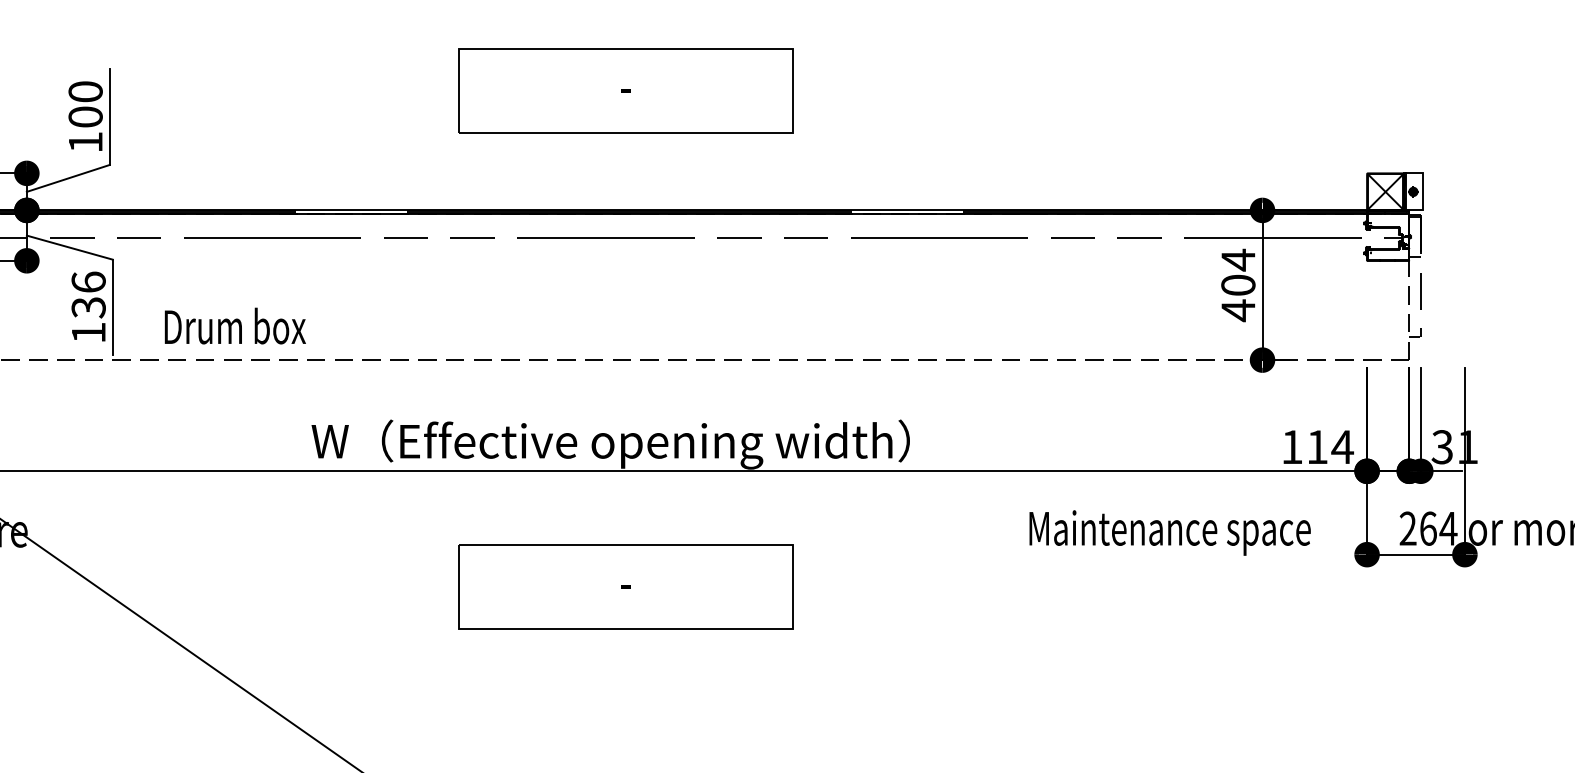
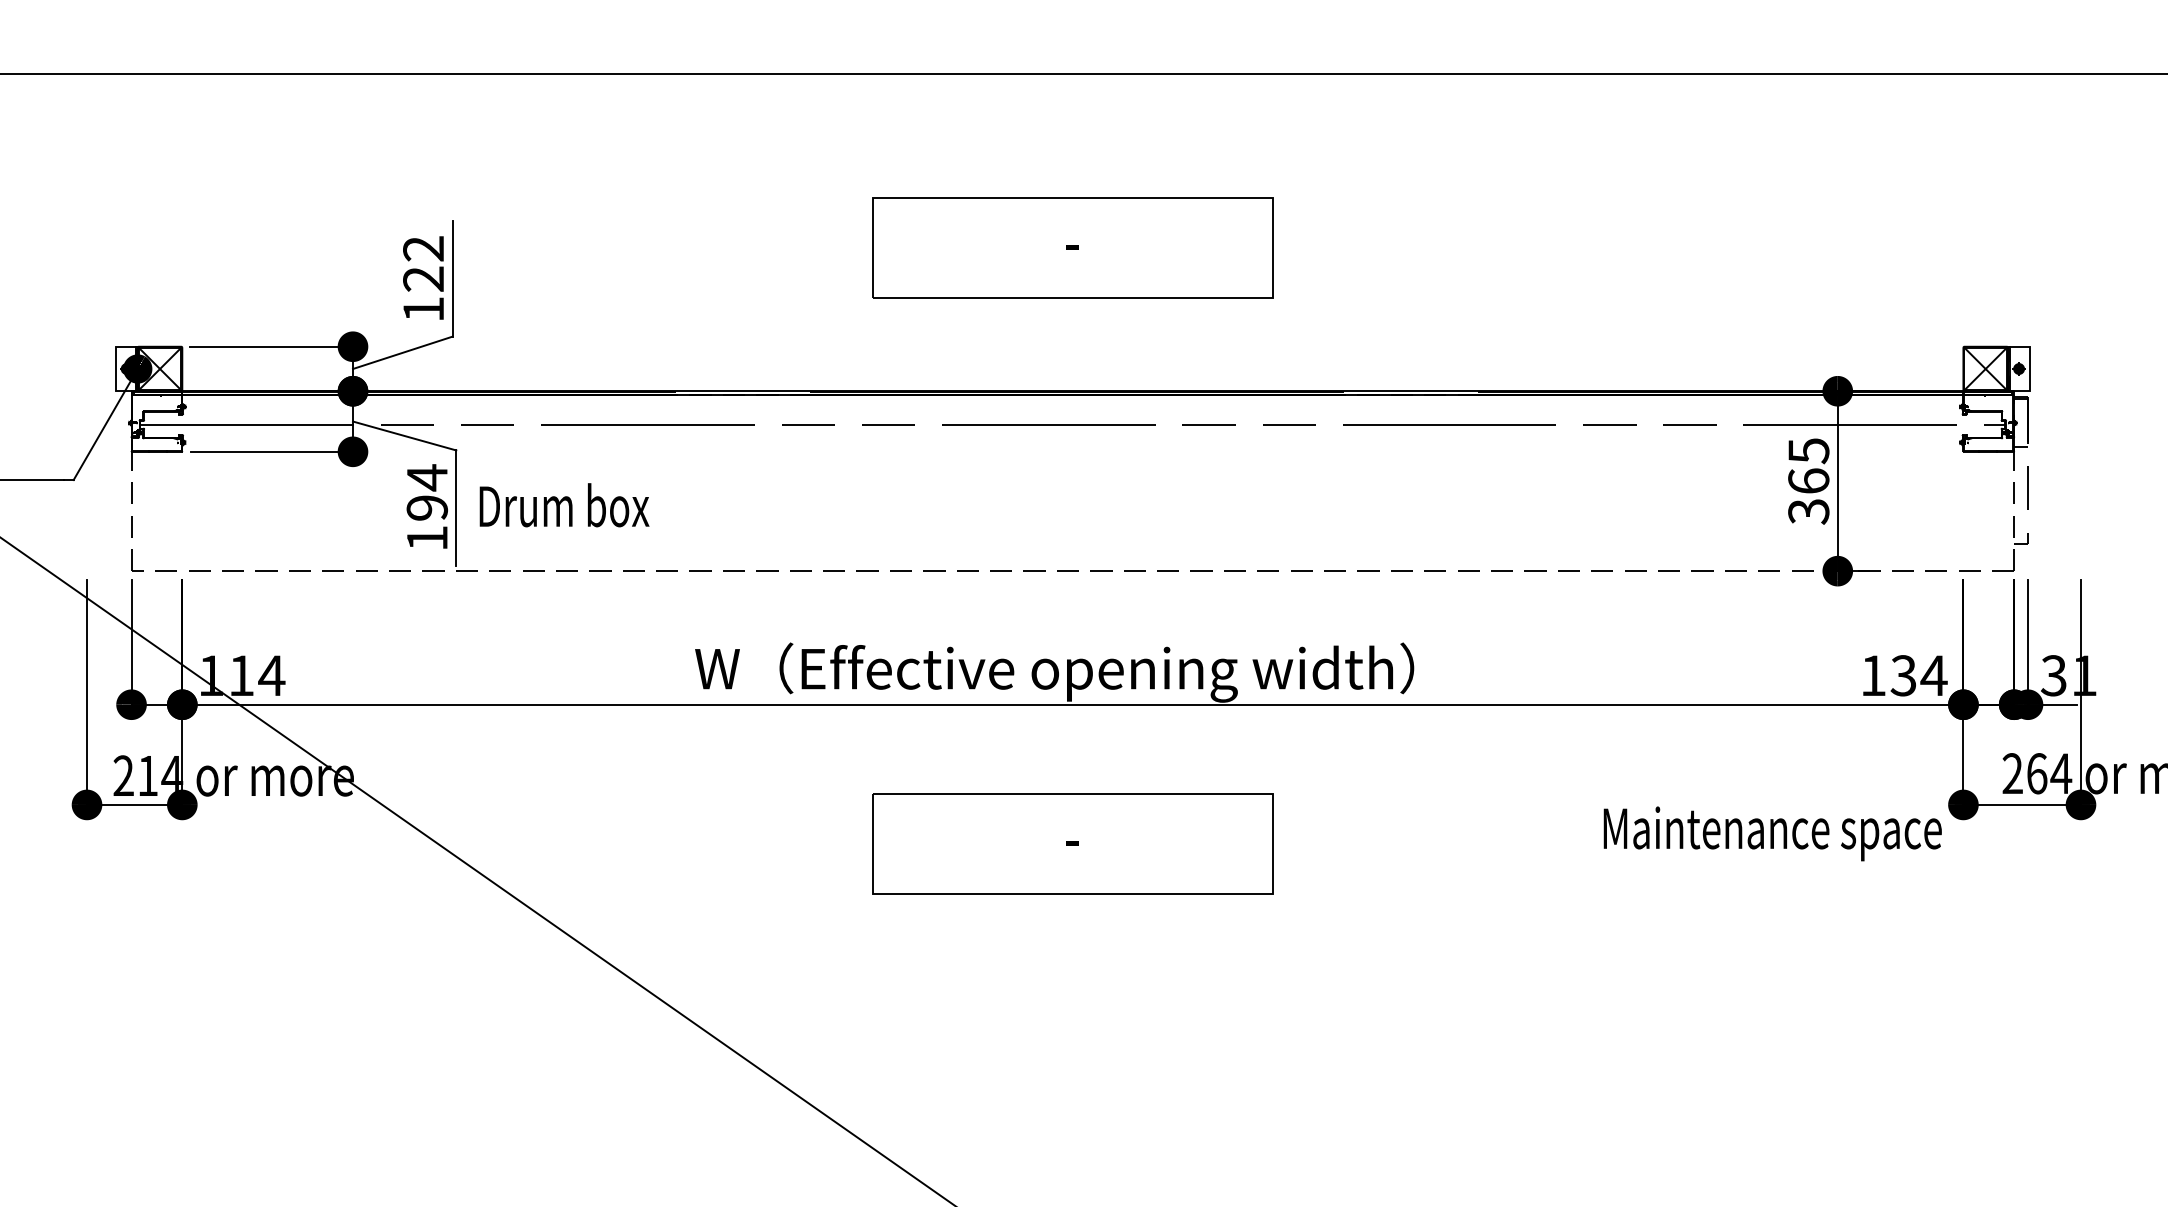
text: (85, 104) -> (423, 263), 100 -> 122
text: (1238, 285) -> (1808, 481), 404 -> 365
text: (88, 294) -> (427, 492), 136 -> 194
text: (235, 326) -> (564, 505), moved
text: (1316, 446) -> (1902, 675), 114 -> 134
text: (1169, 532) -> (1772, 833), moved

